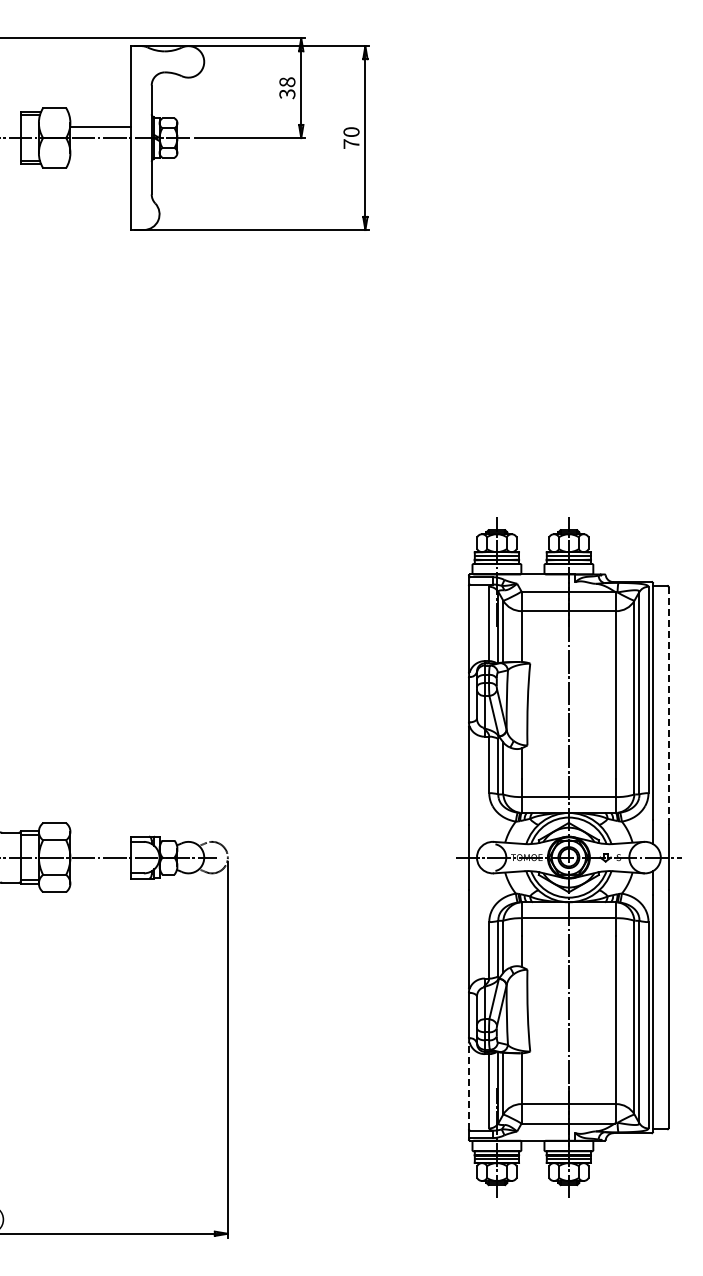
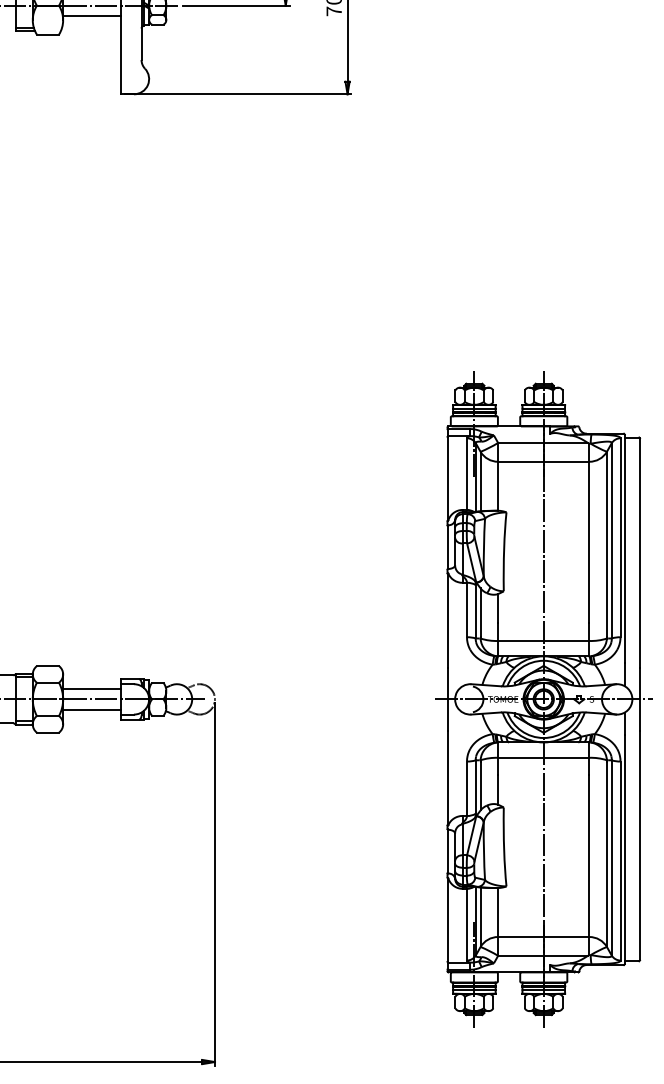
line: (100, 149) -> (92, 16), added
line: (668, 705) -> (639, 552), dashed -> solid
line: (100, 846) -> (92, 688), added
line: (100, 868) -> (92, 709), added
line: (469, 1086) -> (447, 920), dashed -> solid

